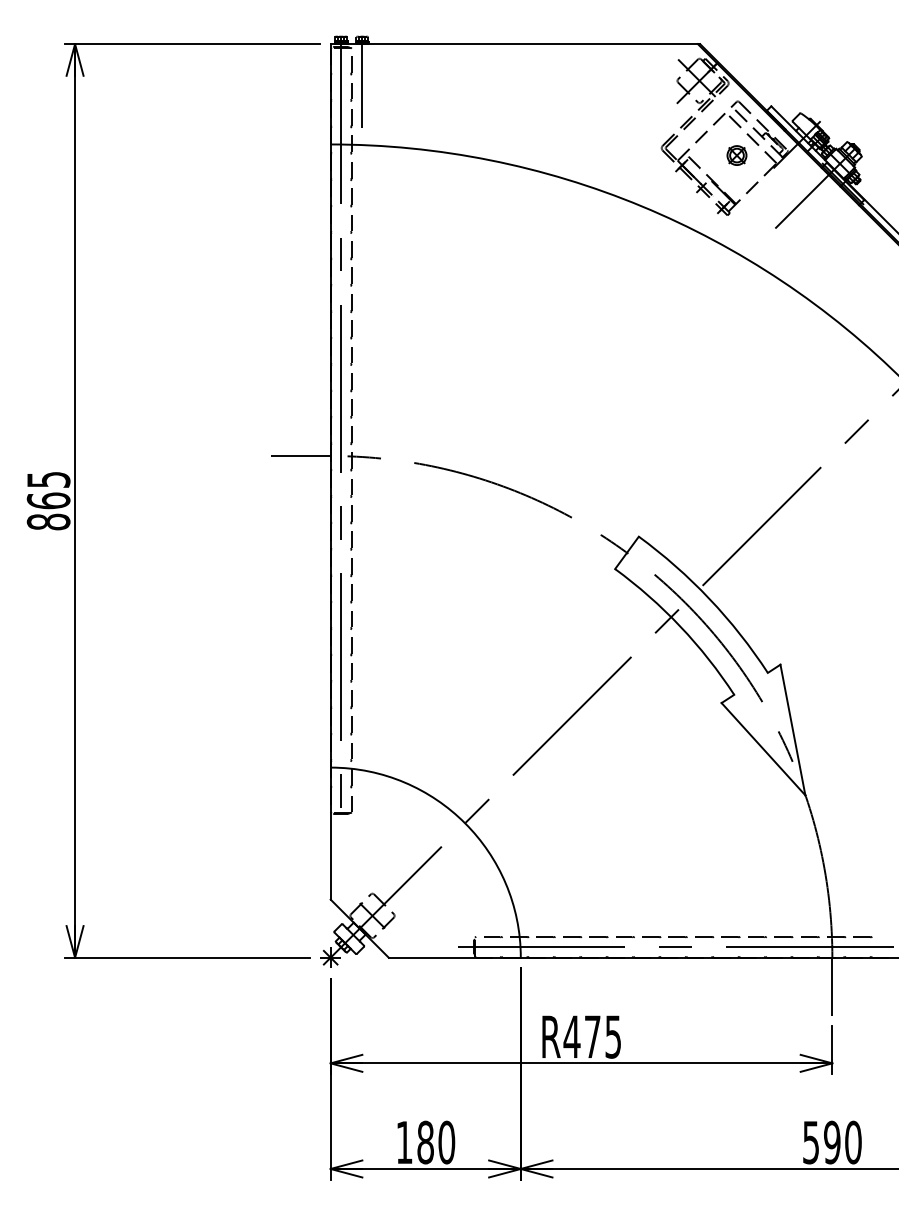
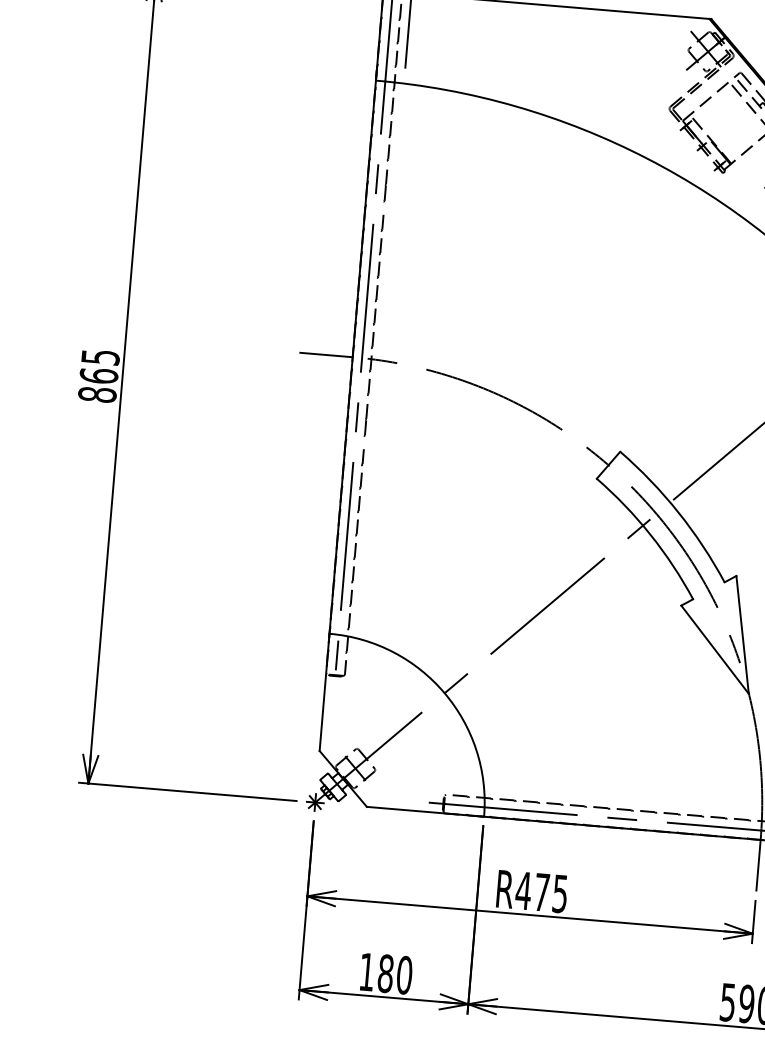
part: (736, 155) -> (735, 120), removed
part: (351, 263) -> (385, 187), size x0.7
part: (351, 527) -> (365, 422), size x0.7

